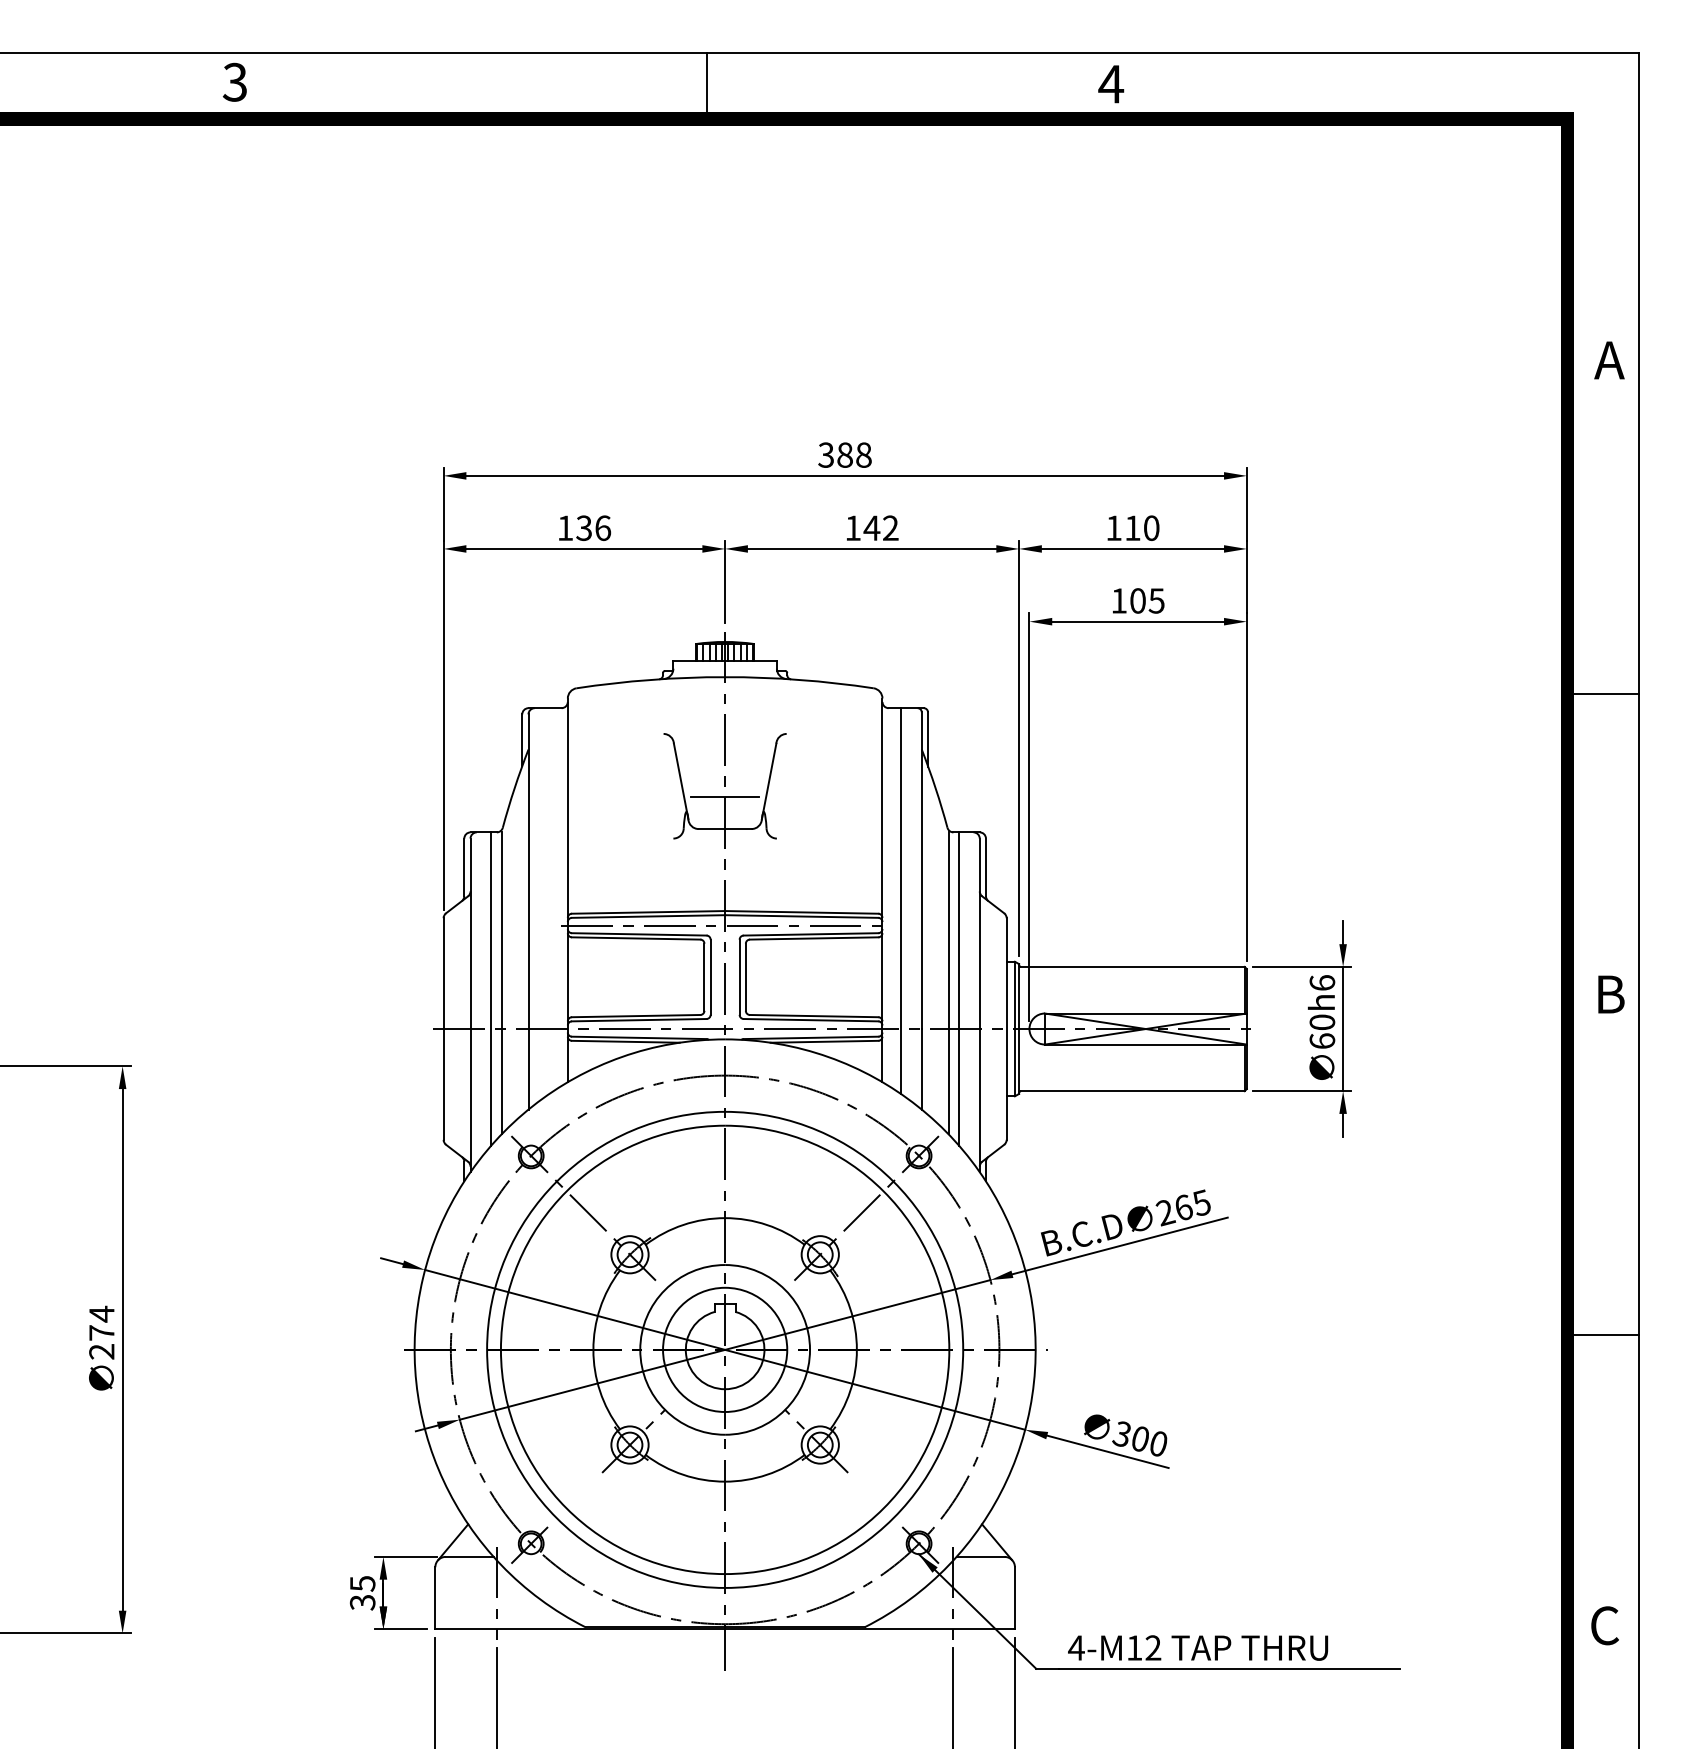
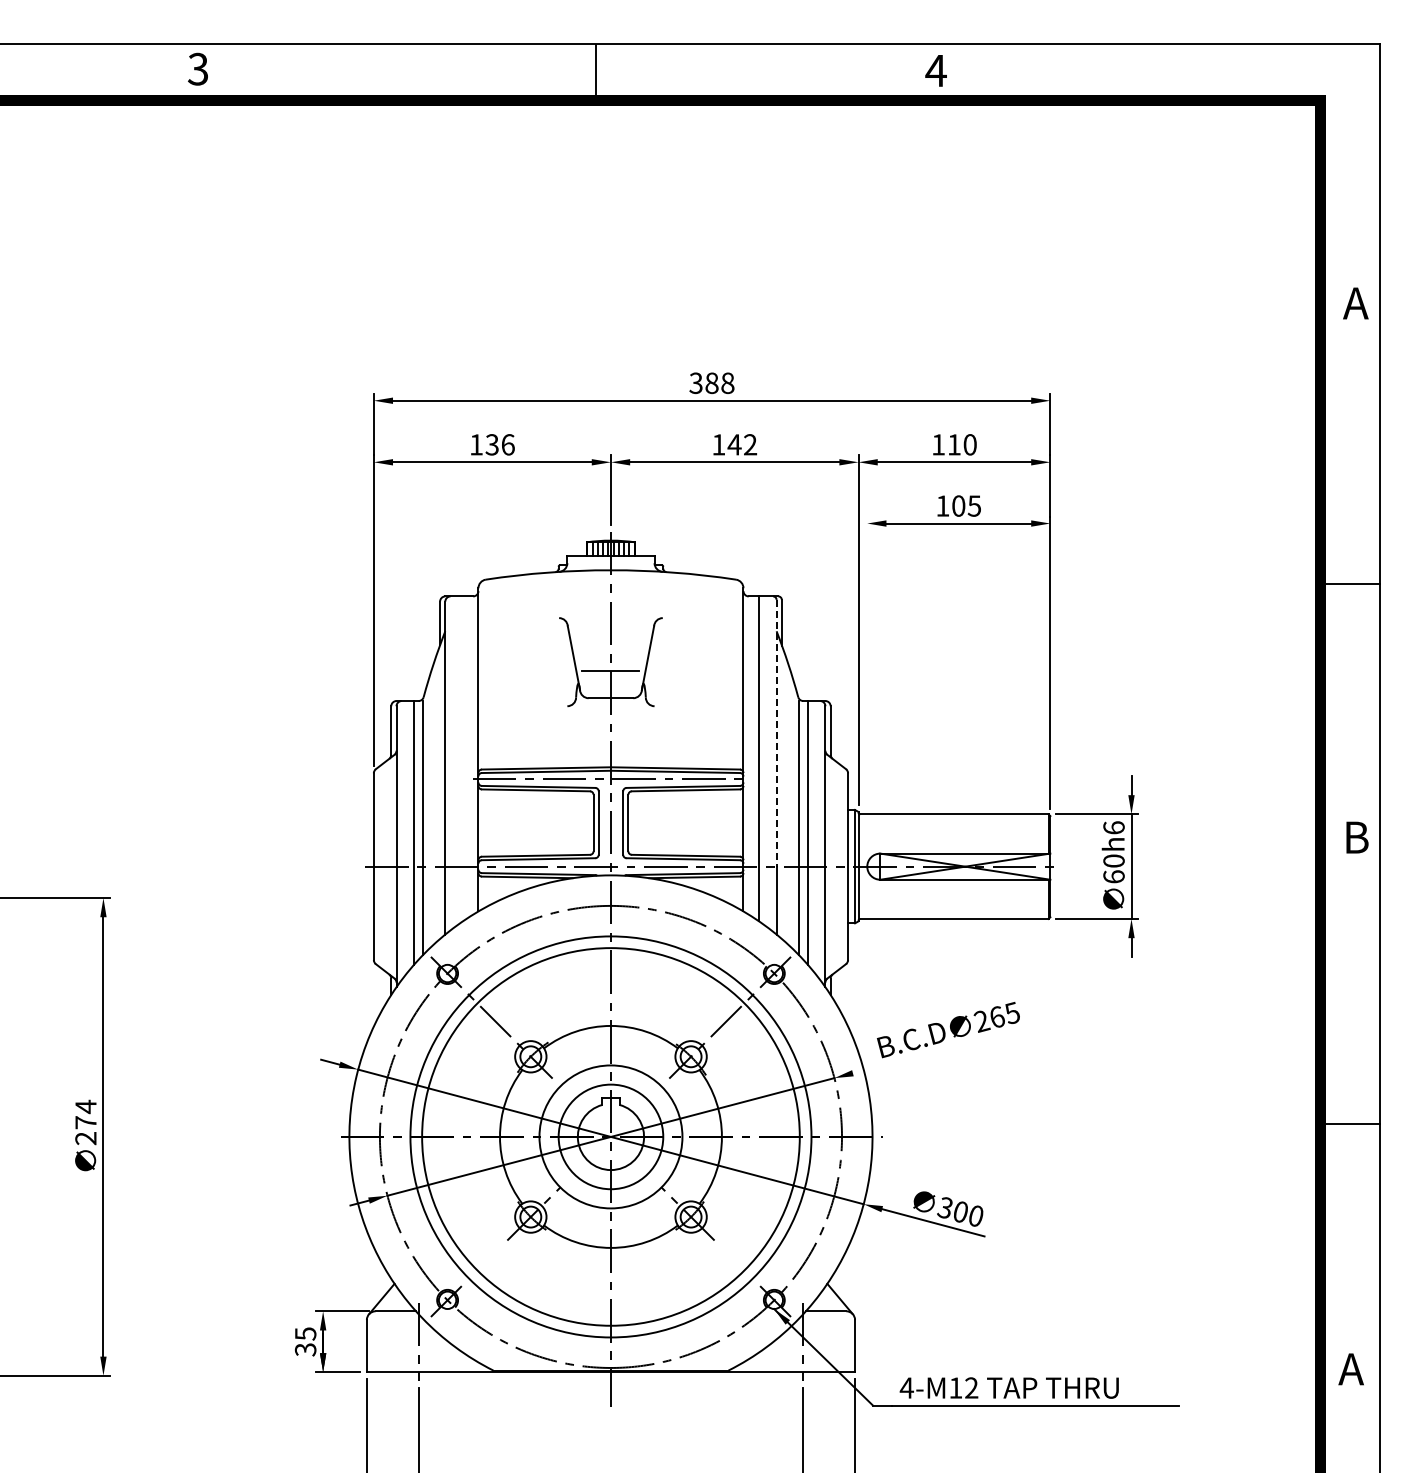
line: (1029, 816) -> (867, 687), removed
line: (921, 870) -> (776, 733), solid -> dashed
line: (1119, 1246) -> (943, 1049), removed
text: (1603, 1625) -> (1350, 1369), C -> A

